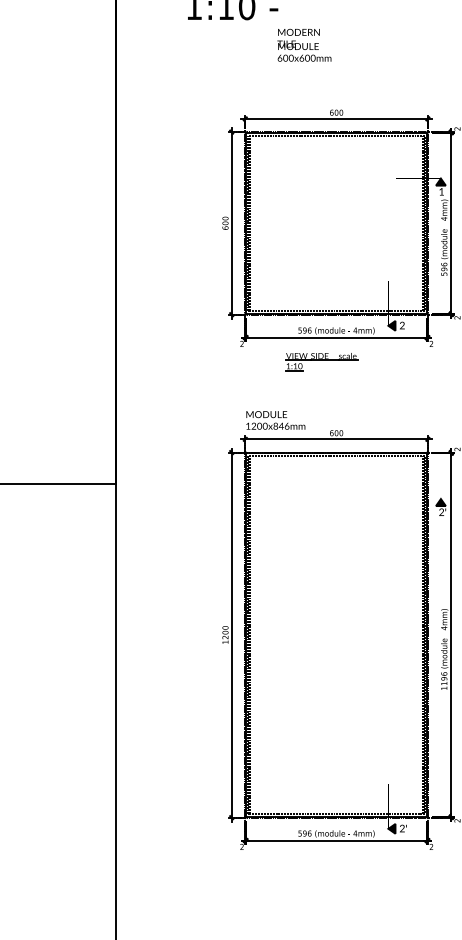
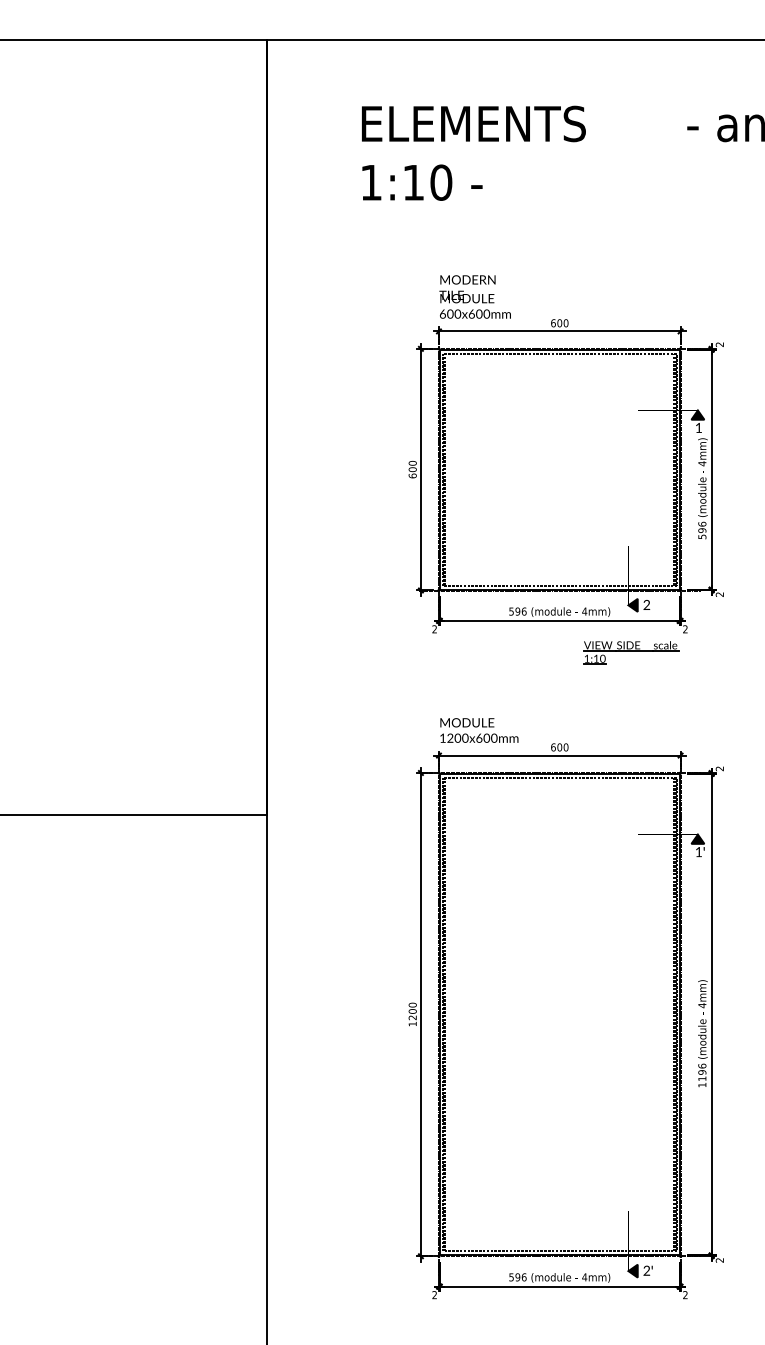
text: (303, 44) -> (474, 296), moved
part: (322, 361) -> (631, 652), moved
text: (281, 425) -> (486, 737), 1200x846mm -> 1200x600mm
text: (441, 511) -> (698, 851), 2 -> 1

